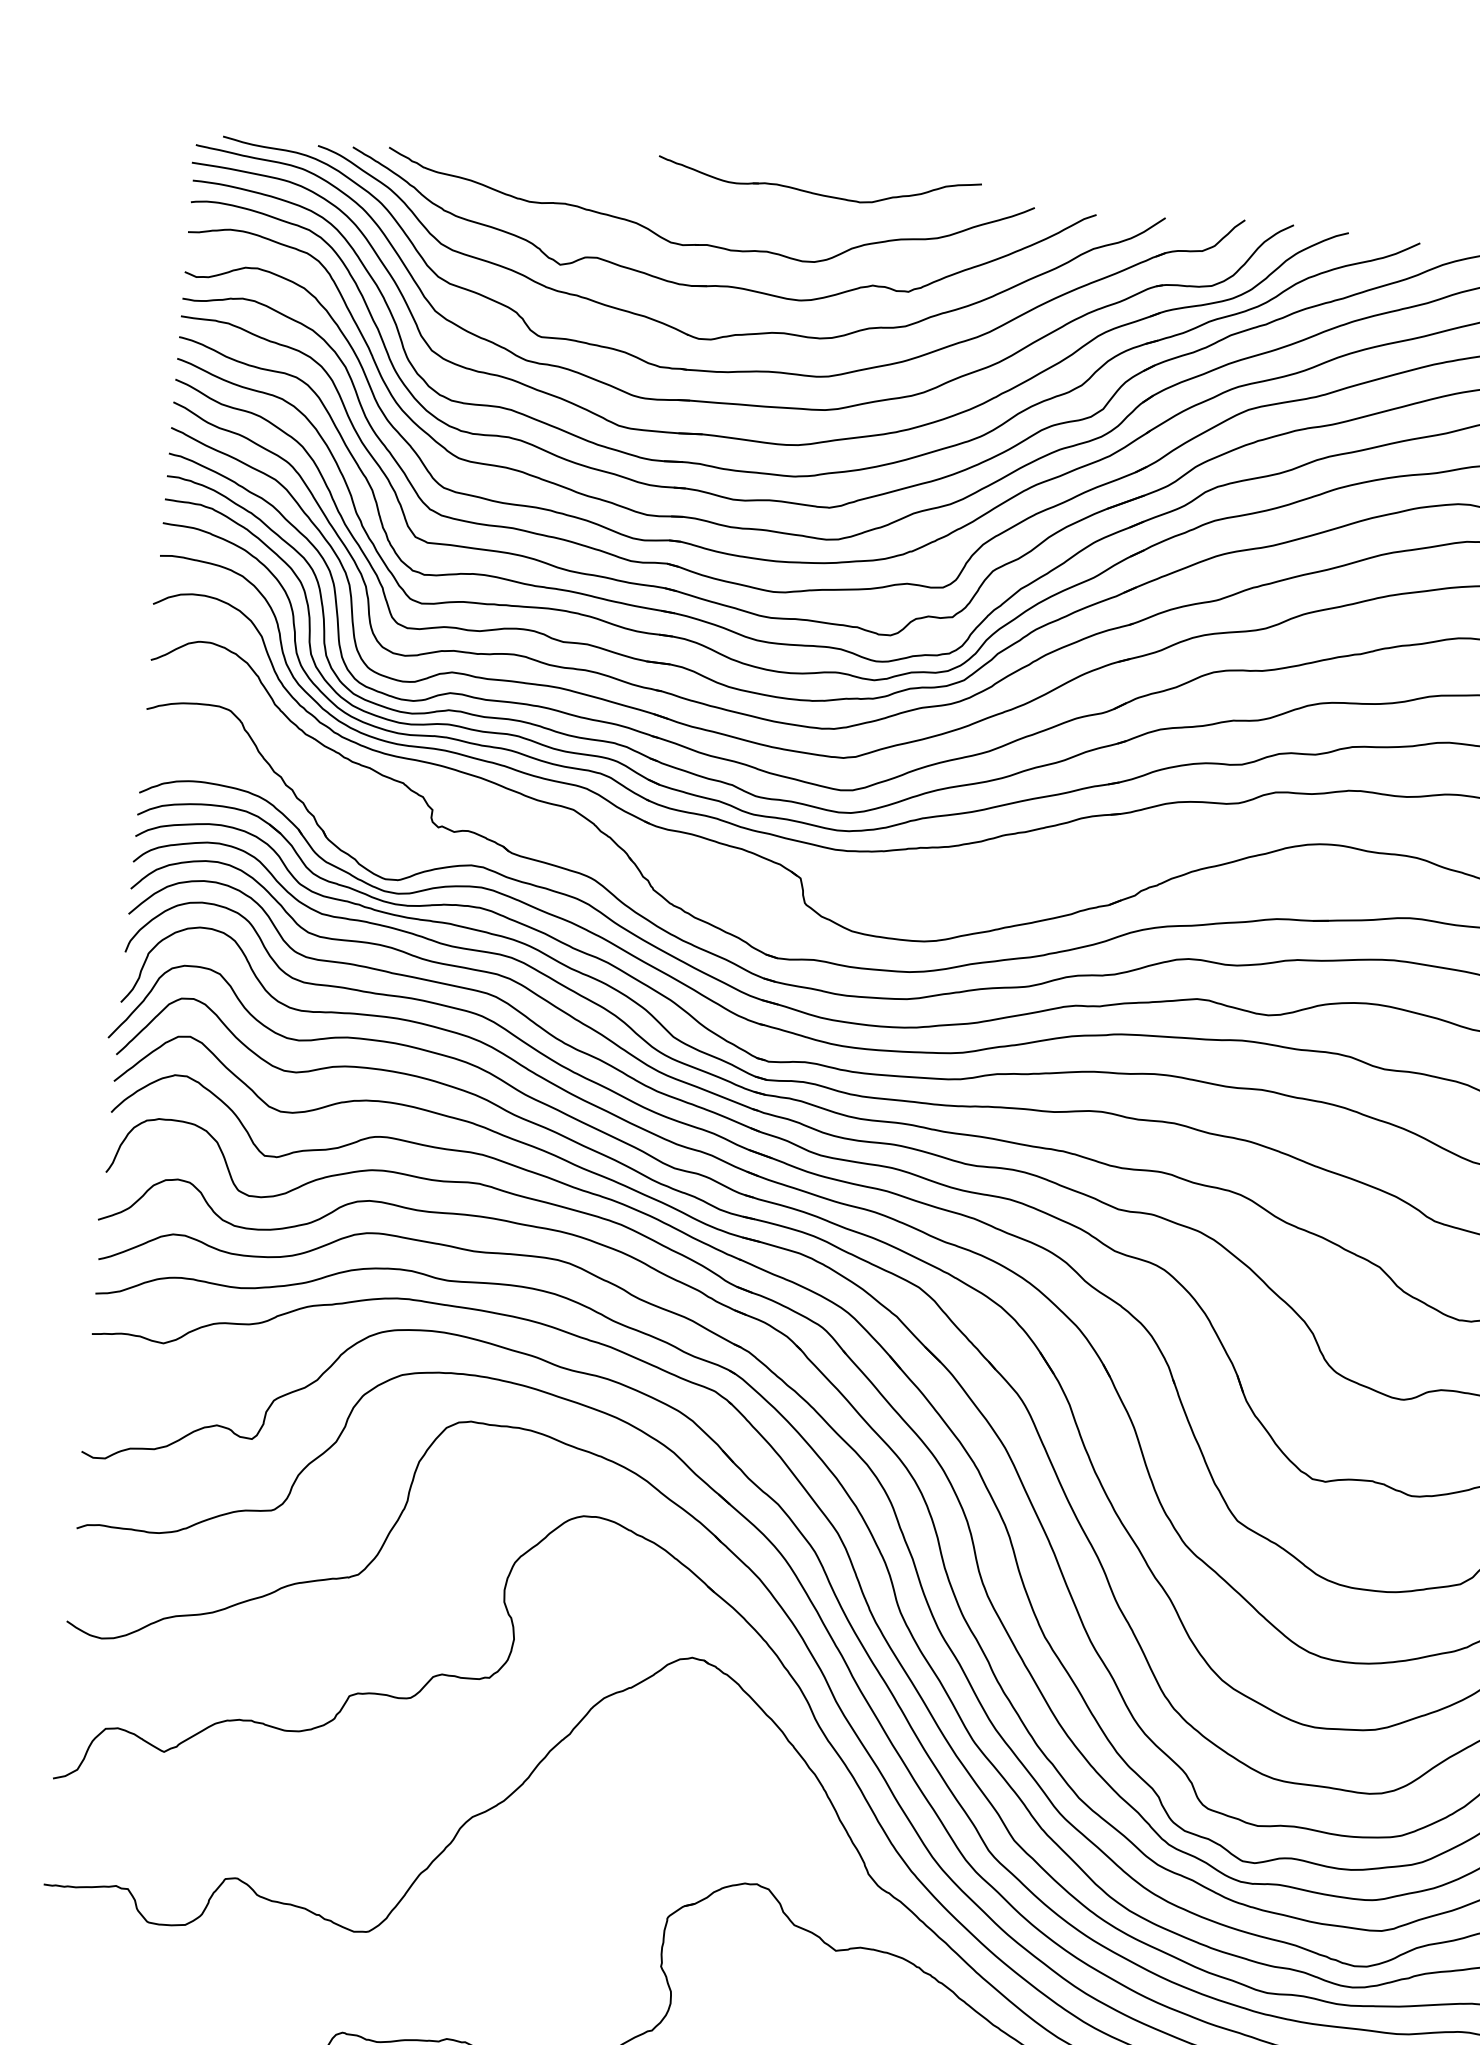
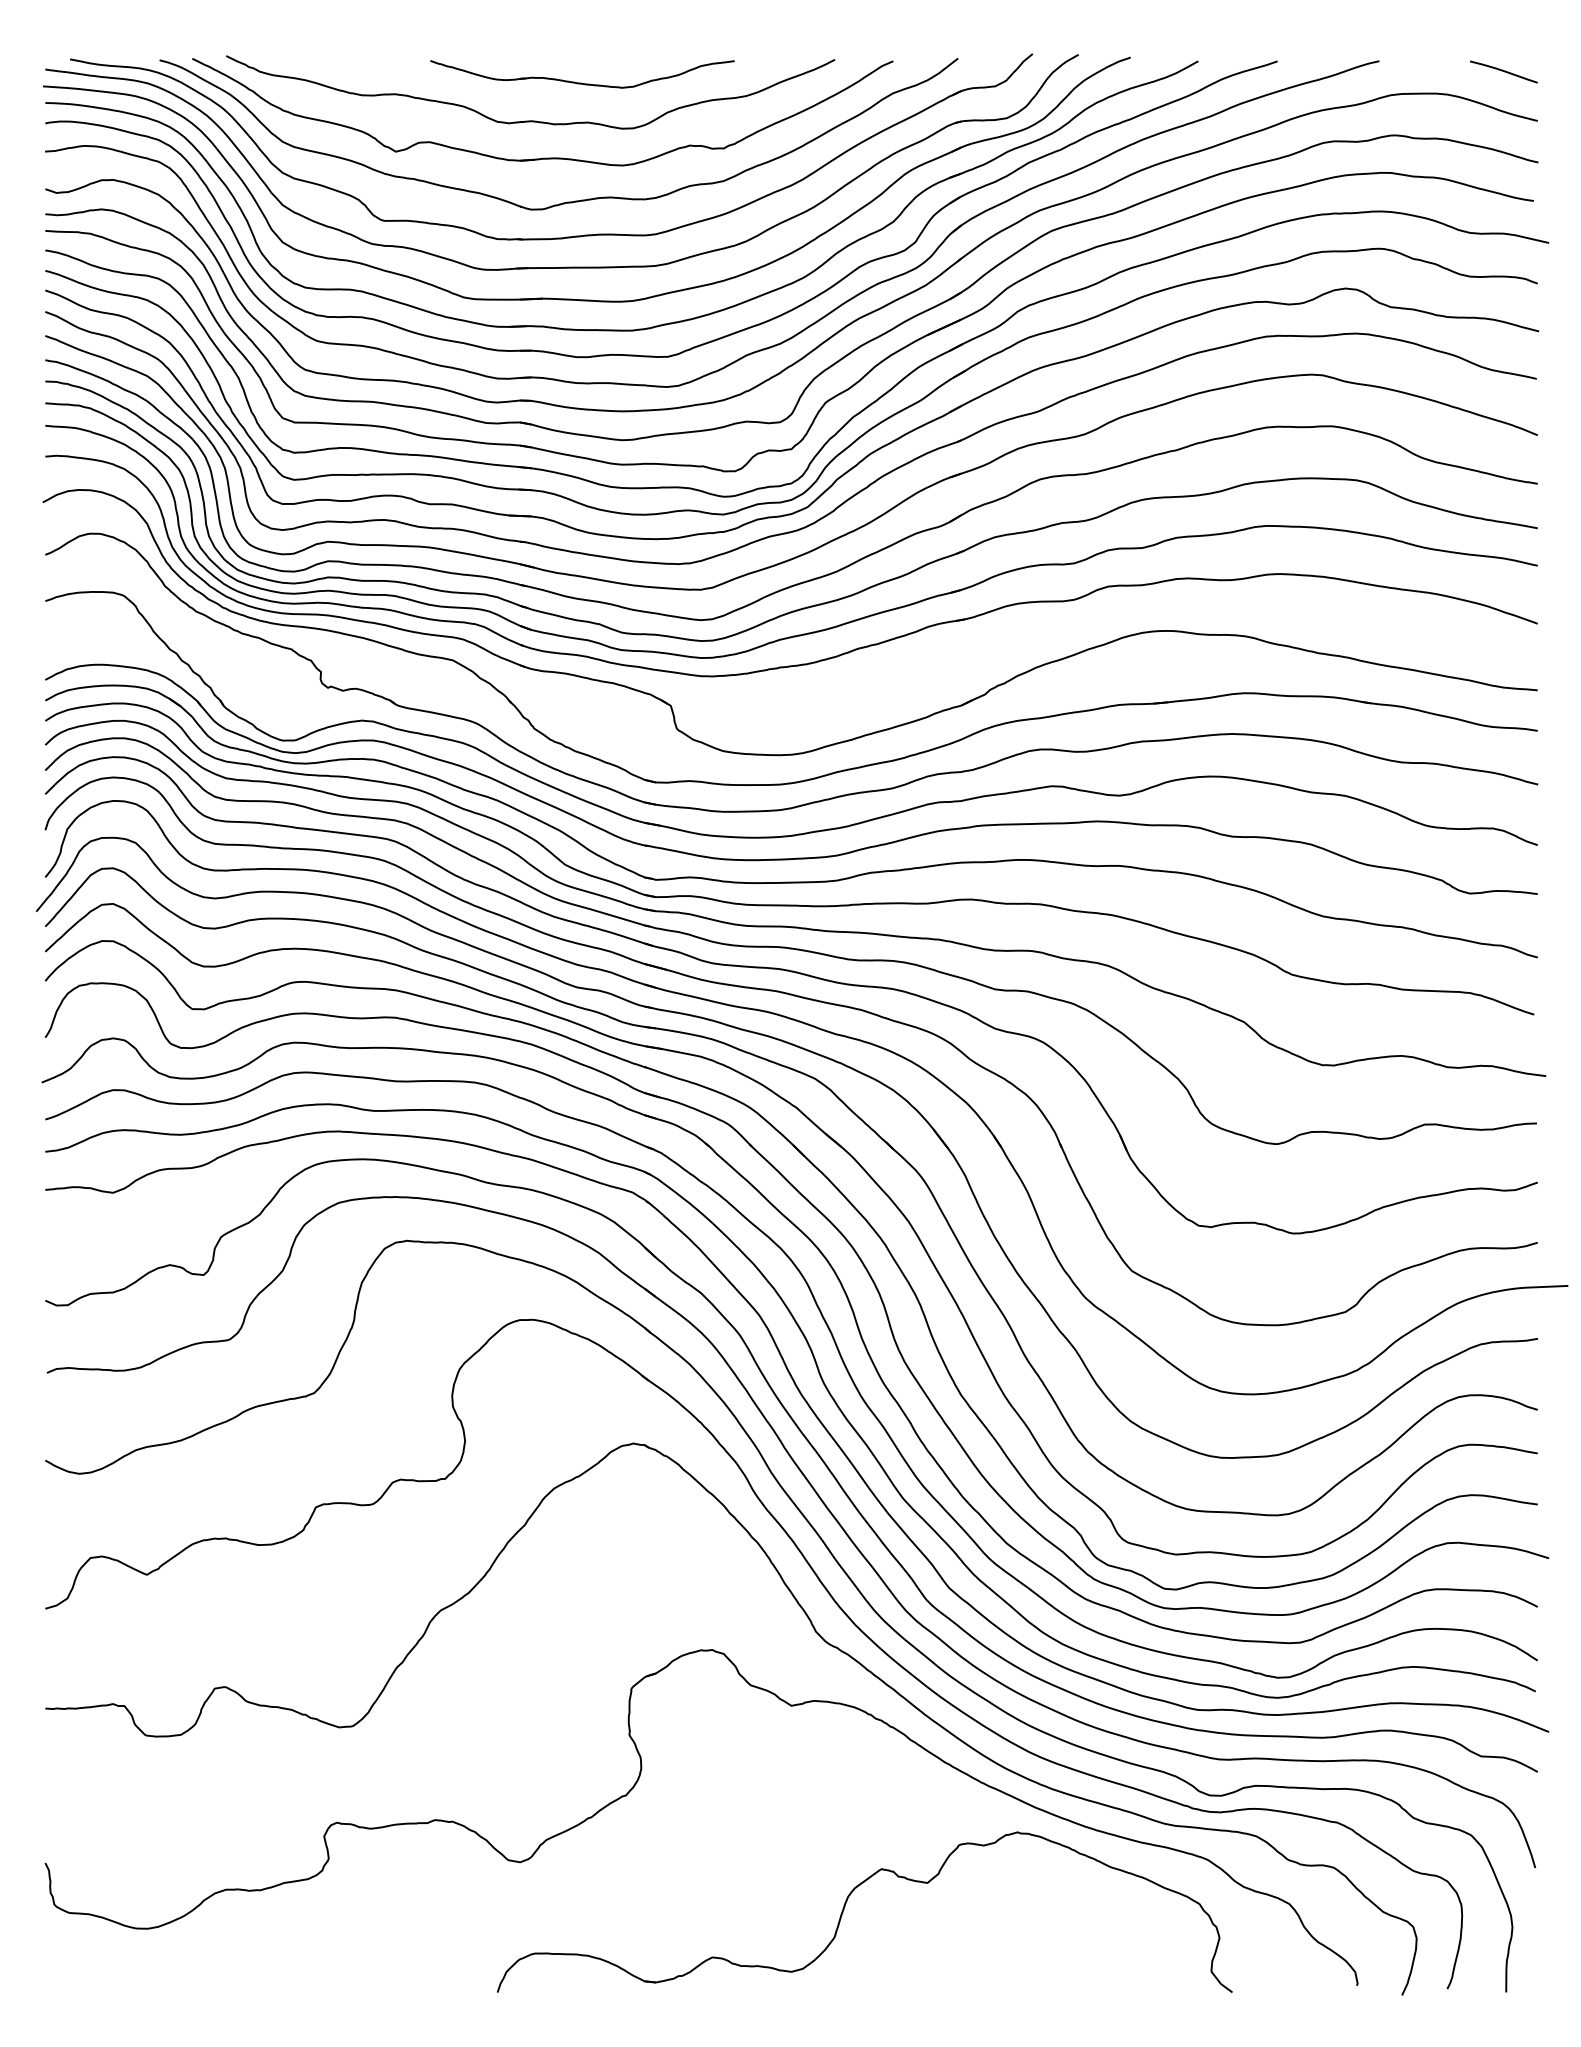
part: (817, 192) -> (581, 82), moved

